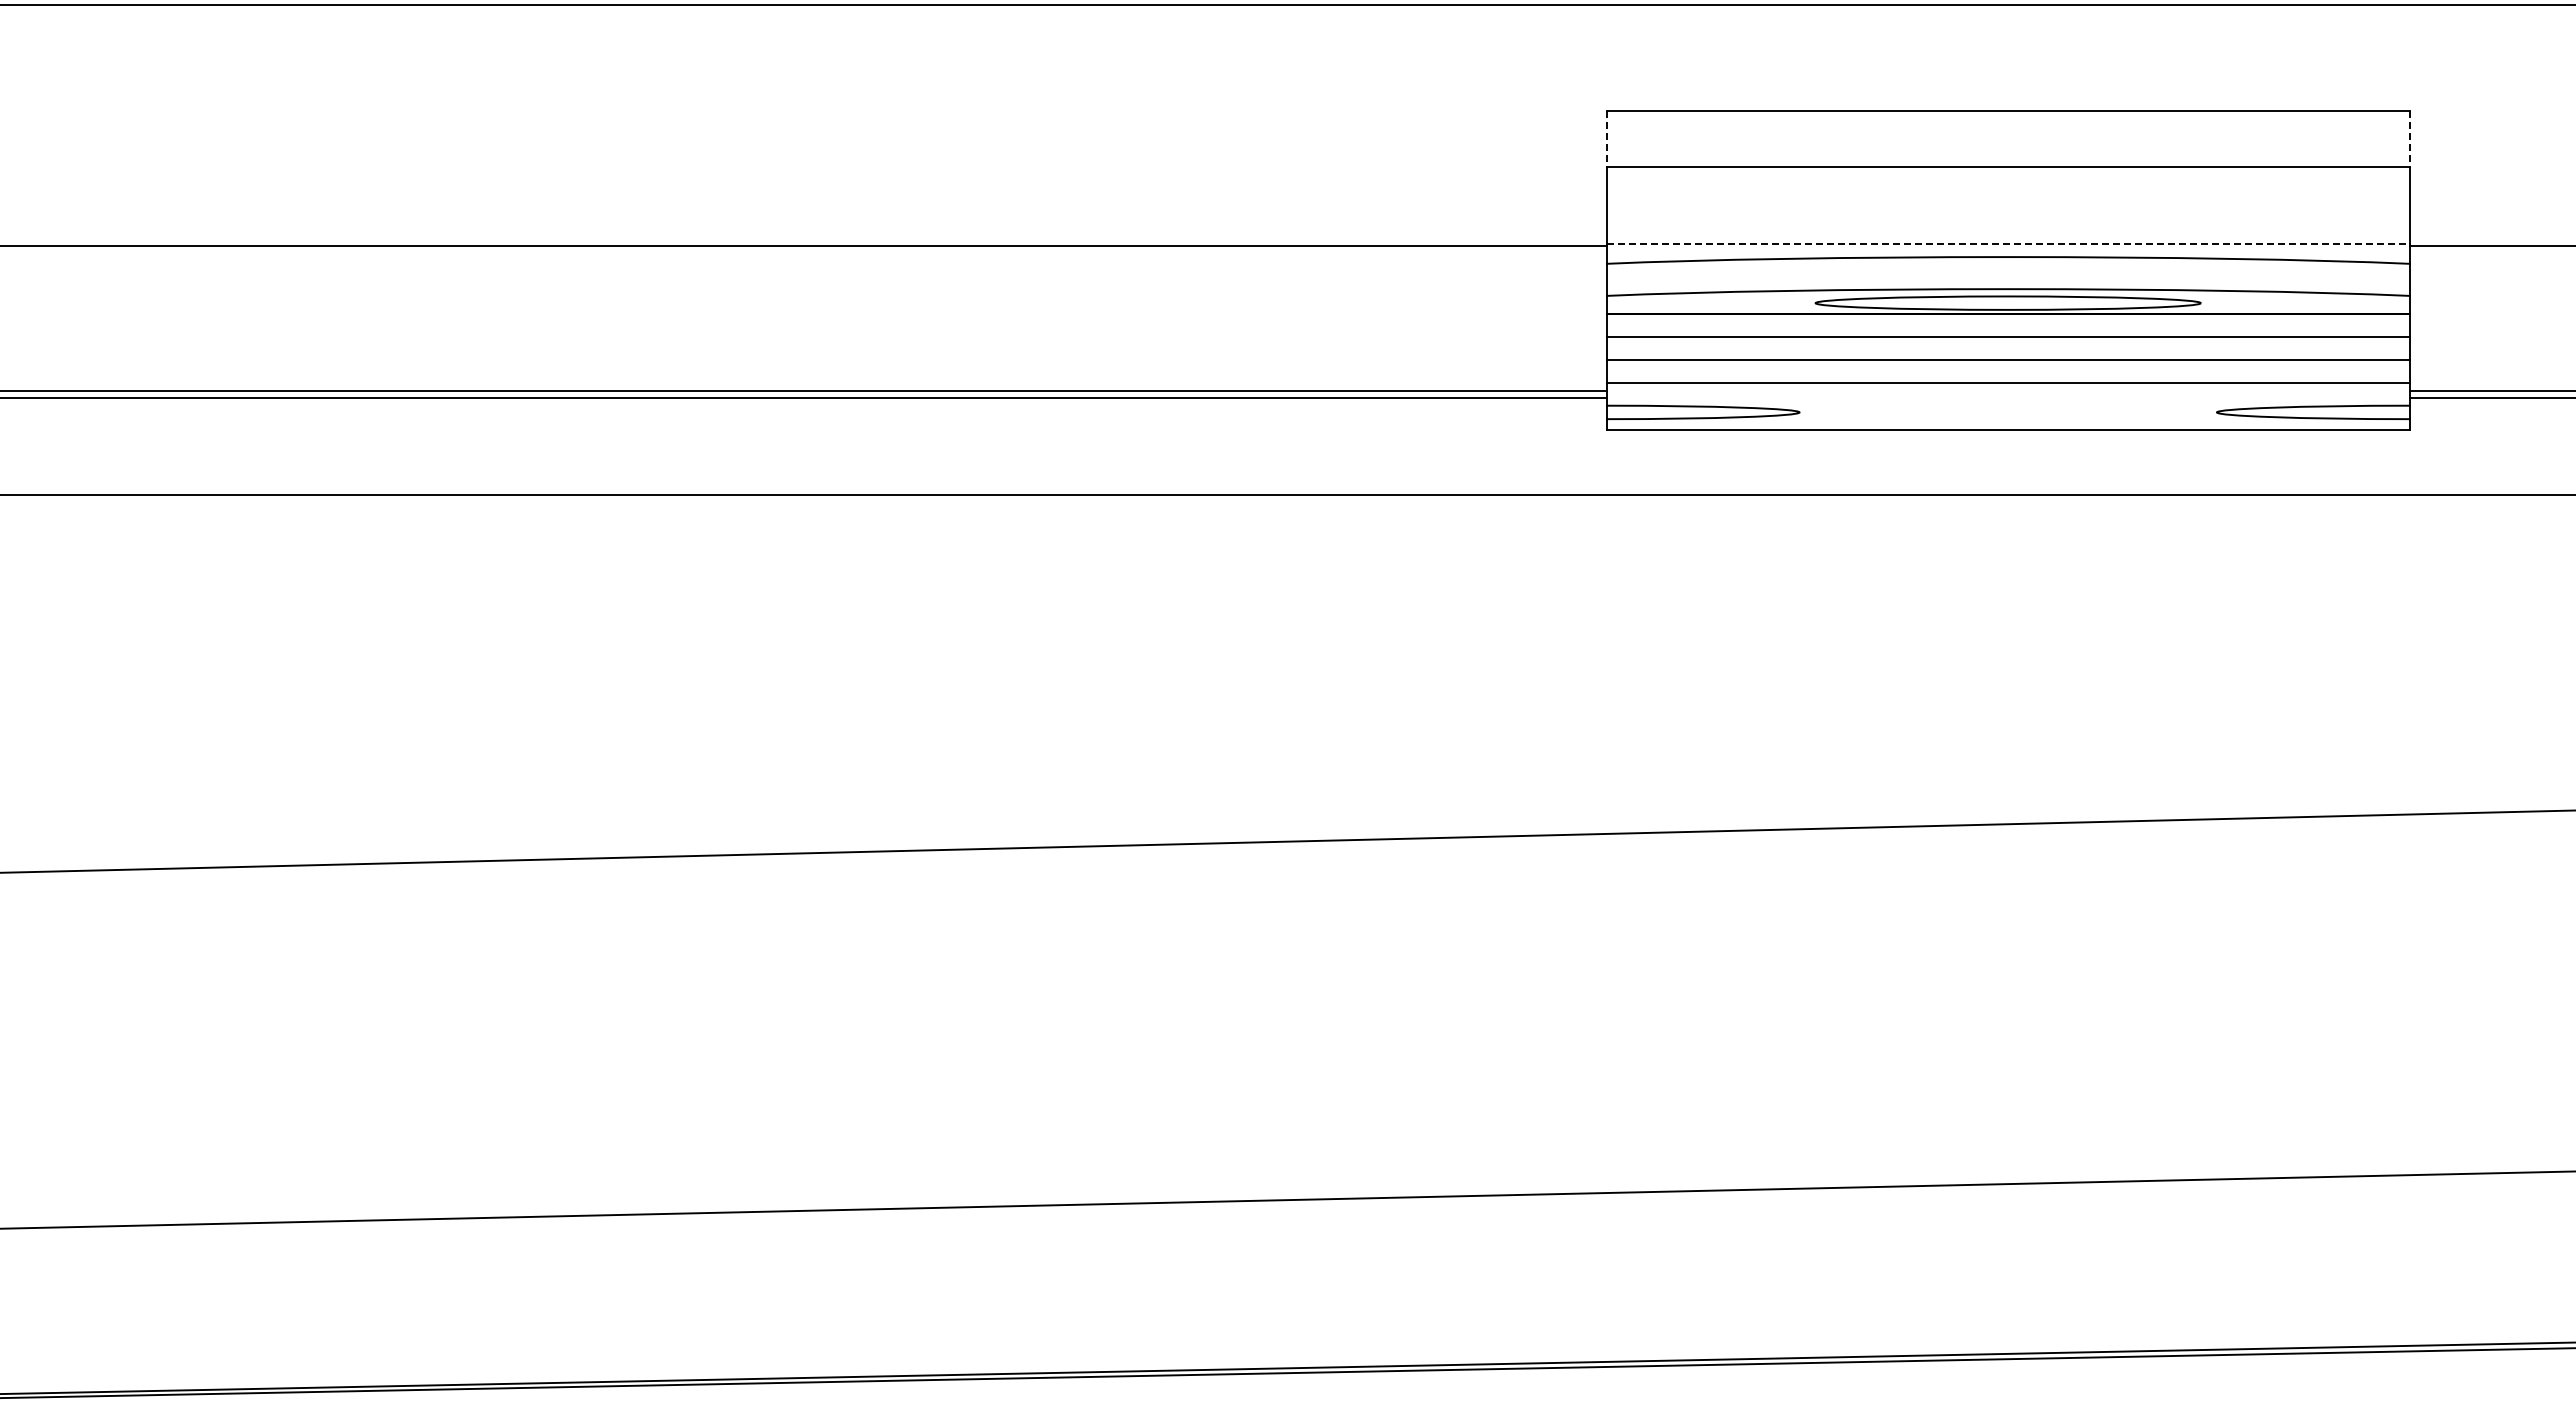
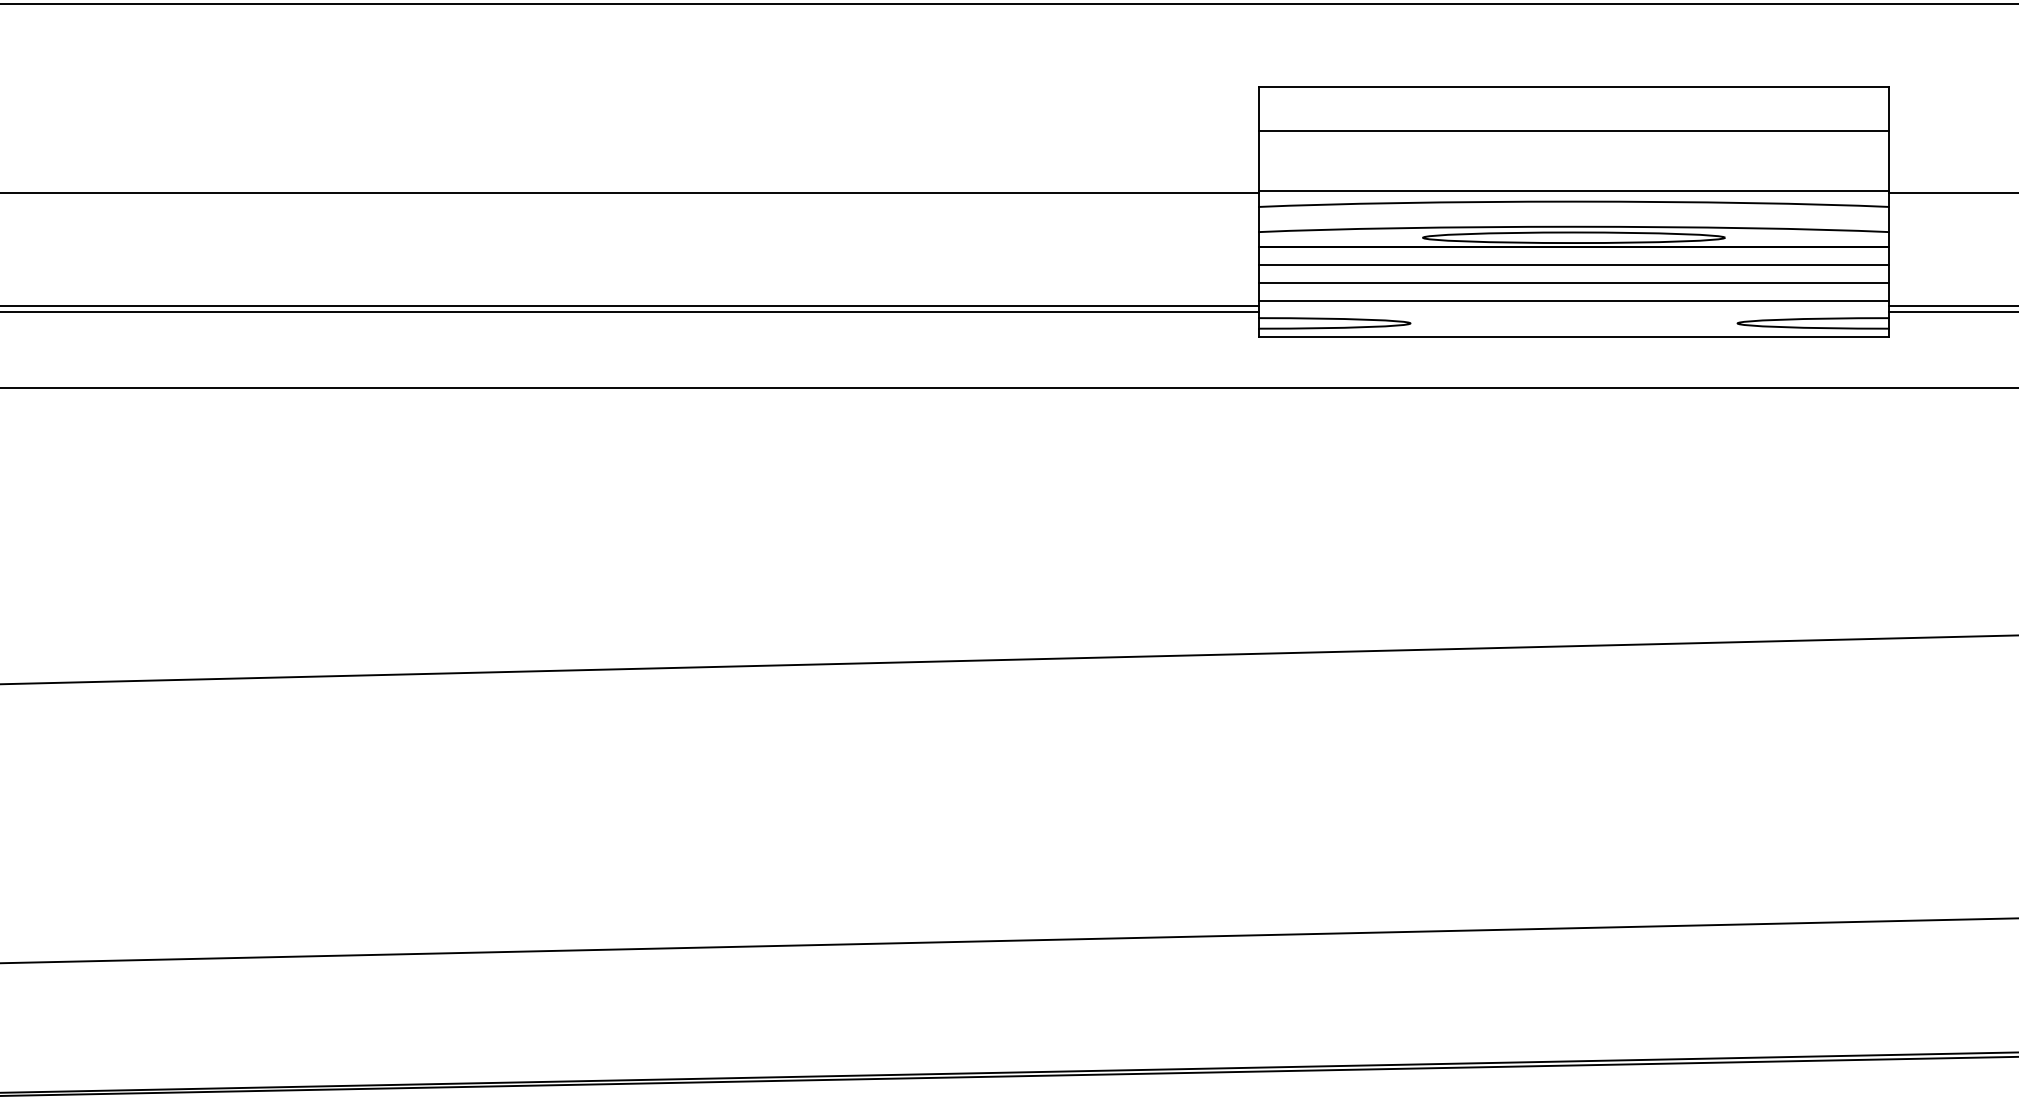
line: (1606, 139) -> (1259, 109), dashed -> solid
line: (2409, 139) -> (1888, 109), dashed -> solid
line: (2008, 243) -> (1574, 191), dashed -> solid

